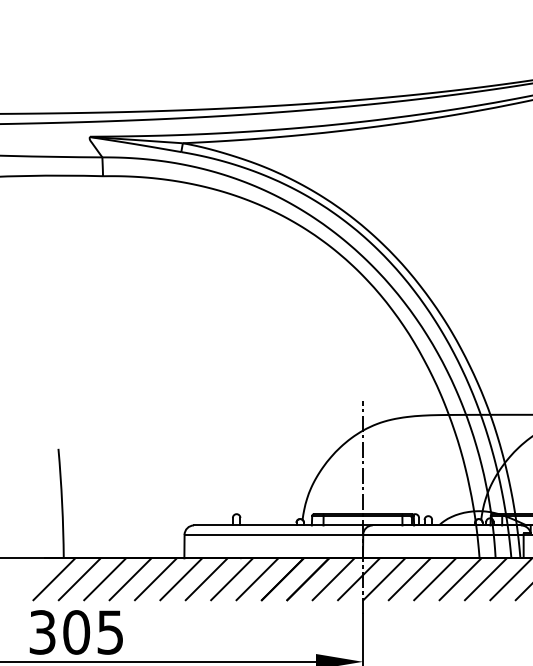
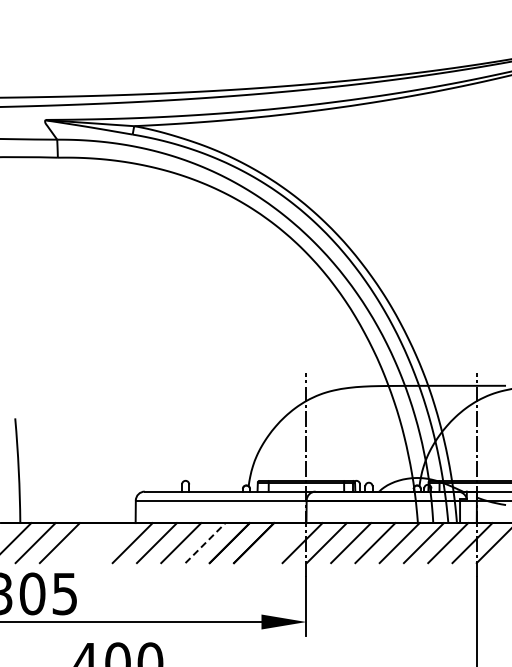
line: (257, 578) -> (205, 542), solid -> dashed
line: (130, 579) -> (84, 543), removed
line: (155, 579) -> (108, 543), removed
line: (333, 579) -> (278, 543), removed

